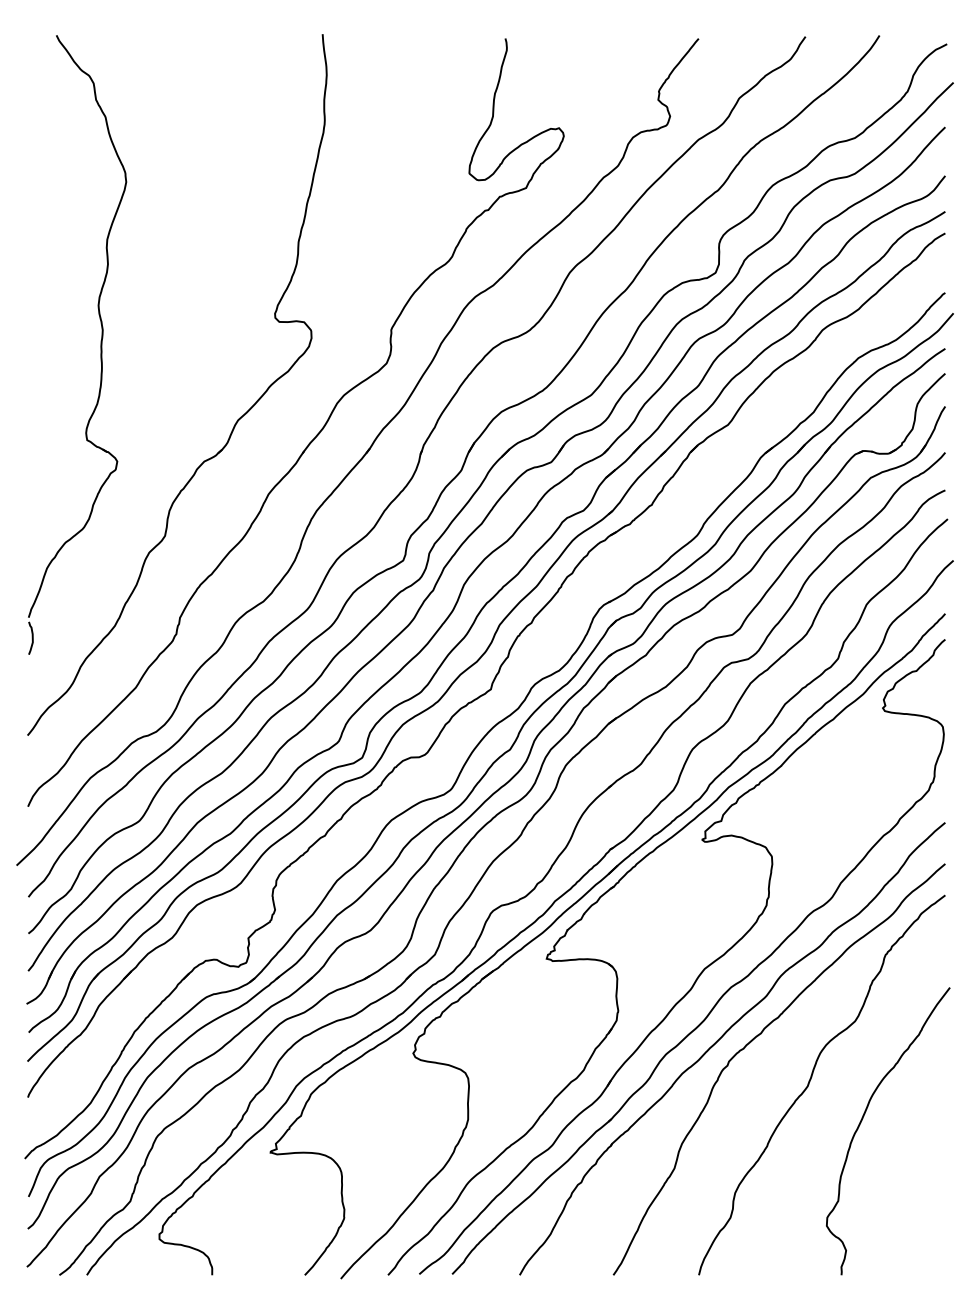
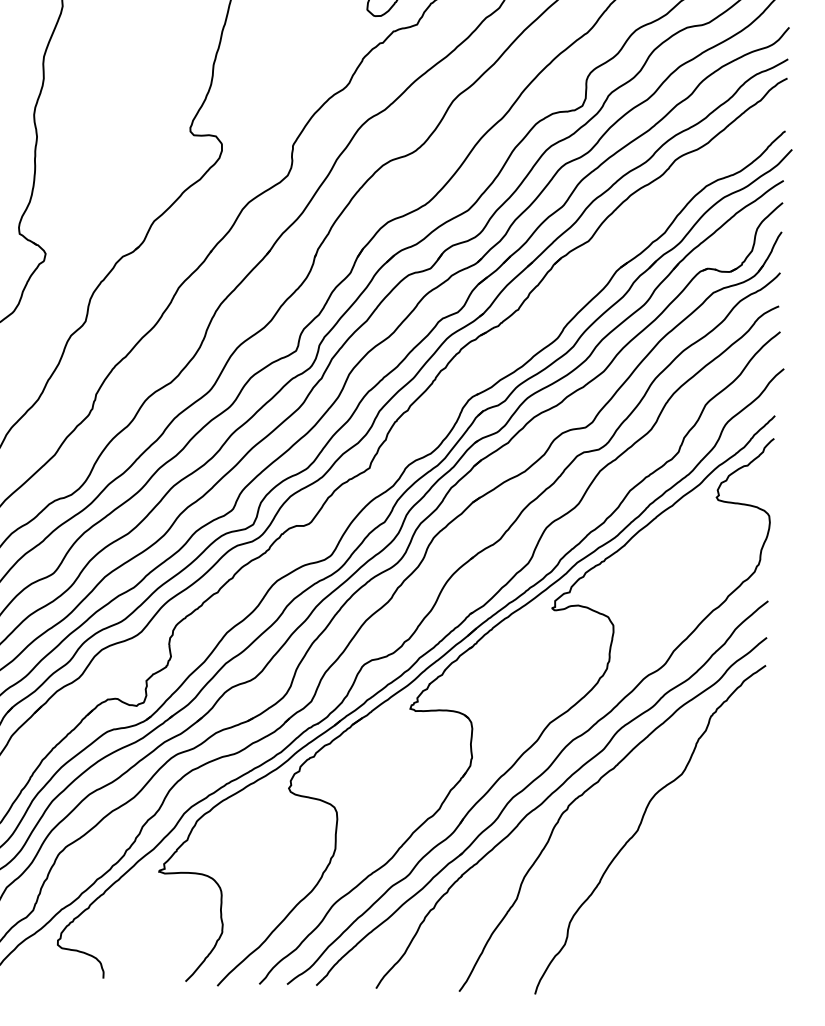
curve: (861, 1123) -> (684, 865), removed

